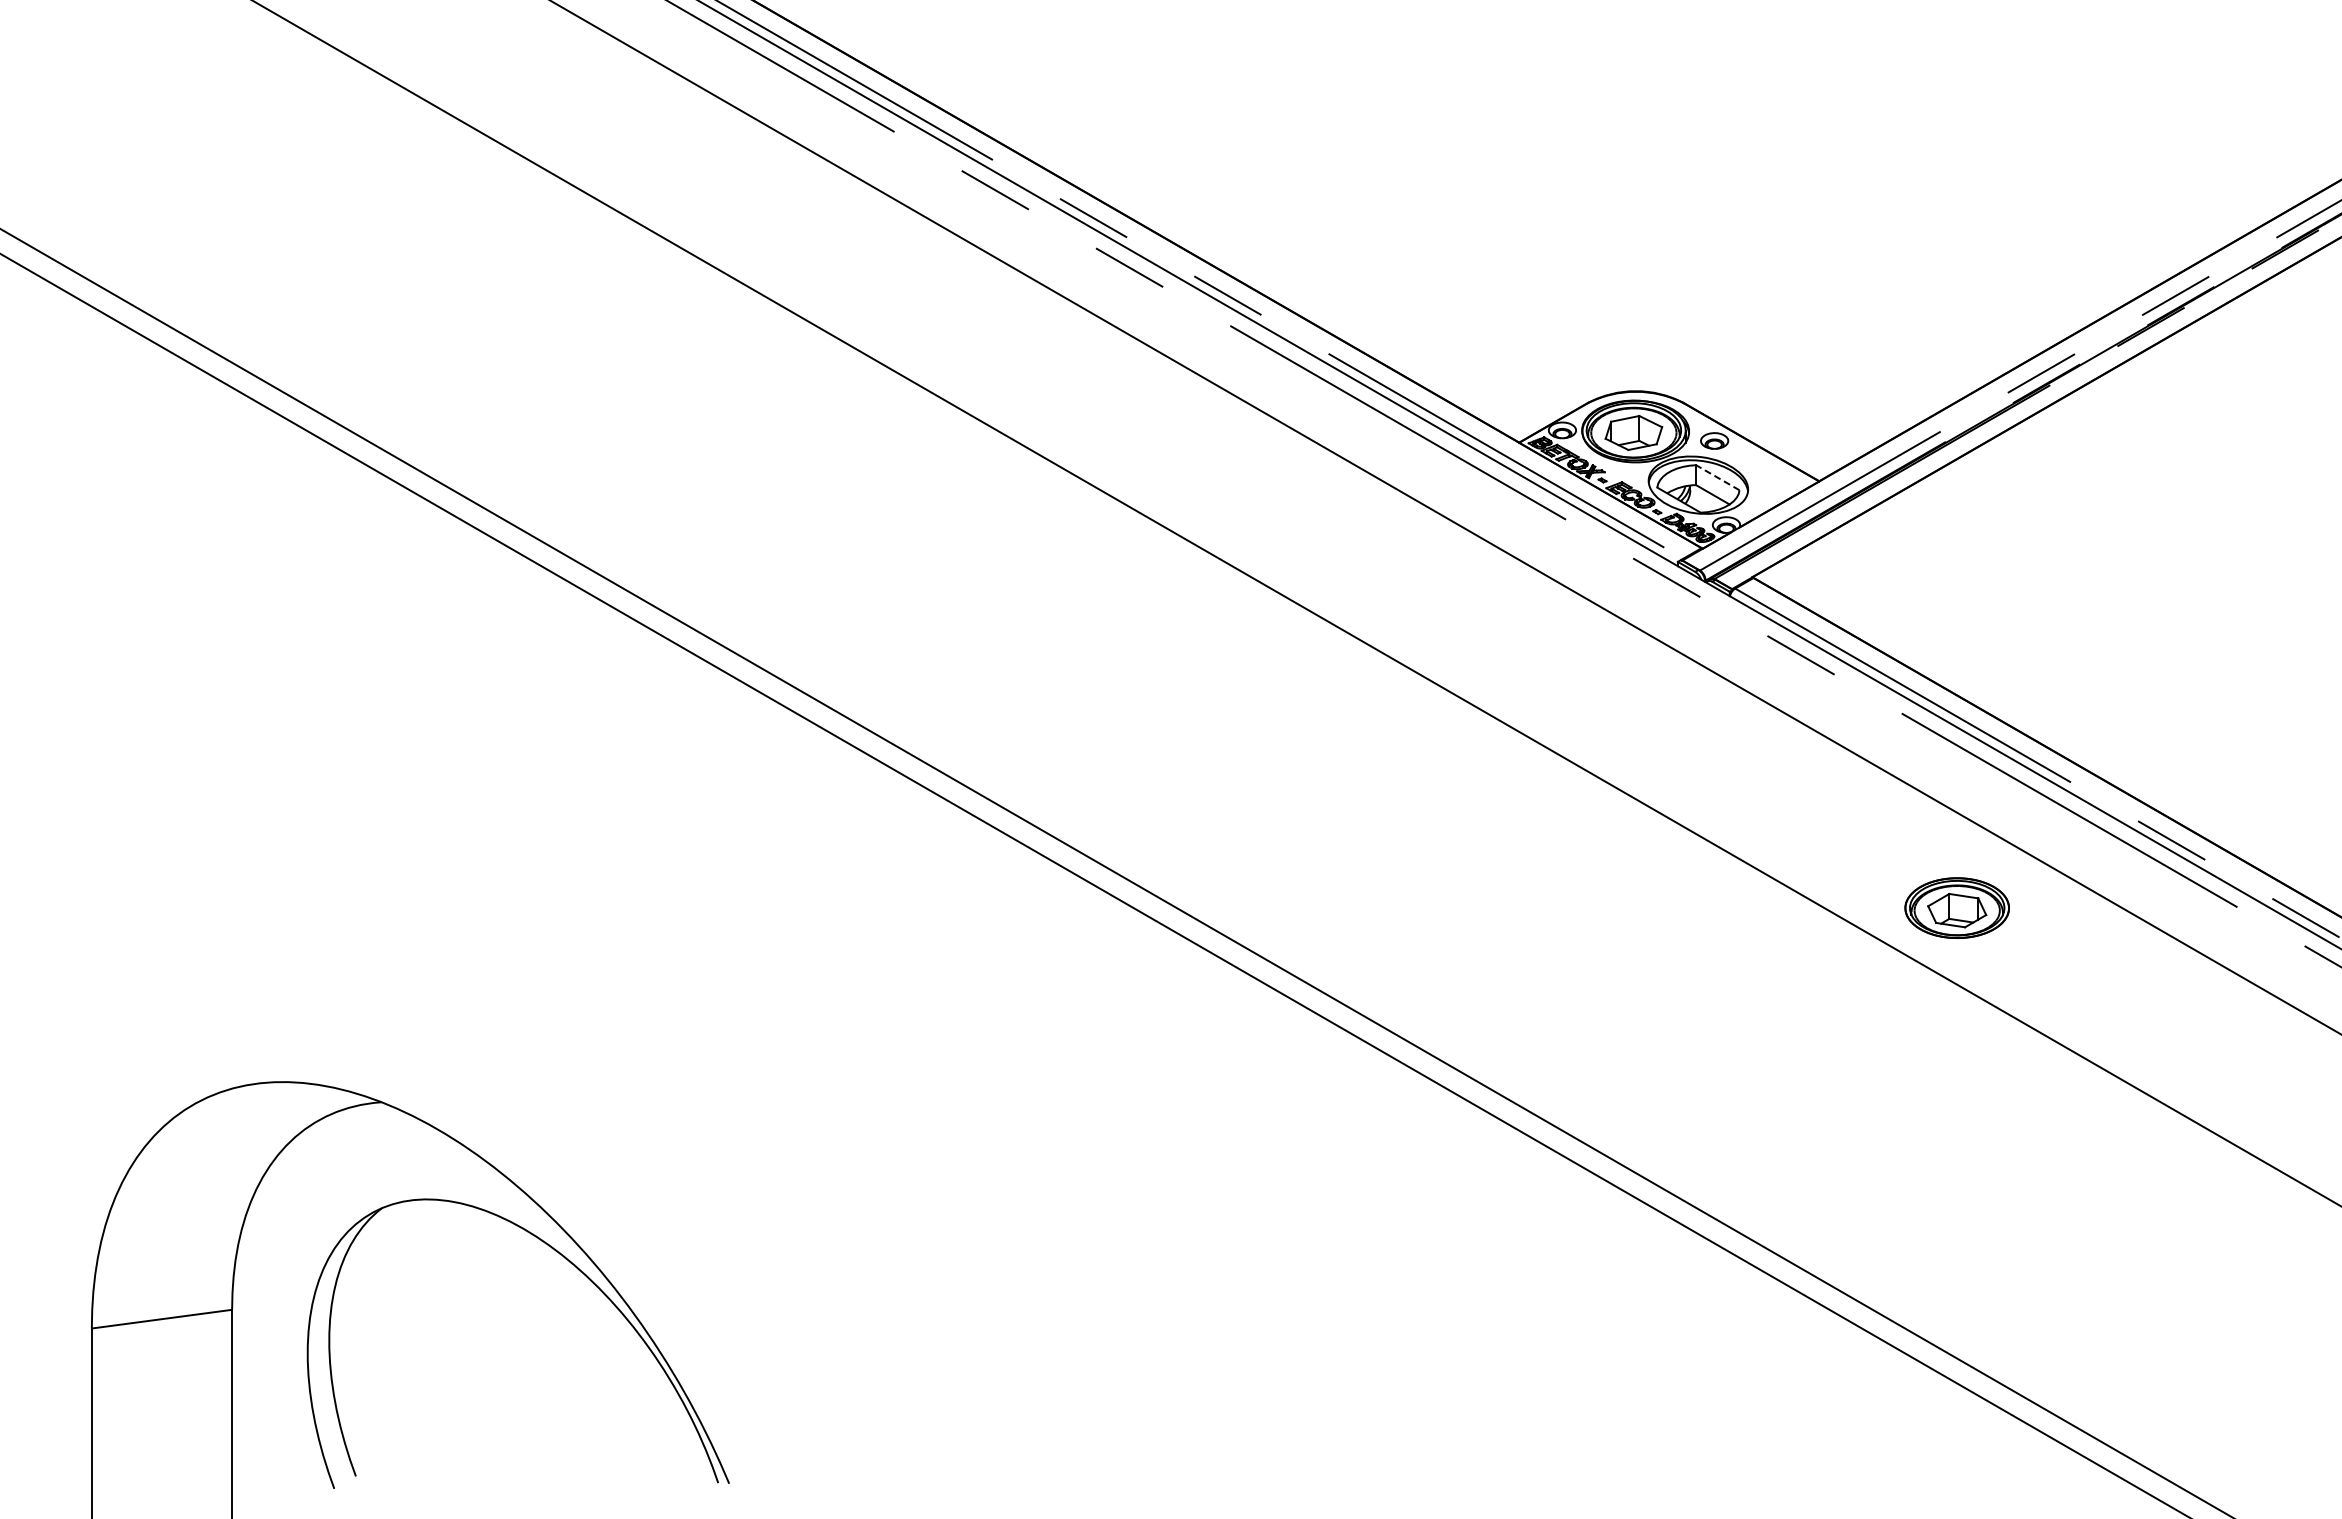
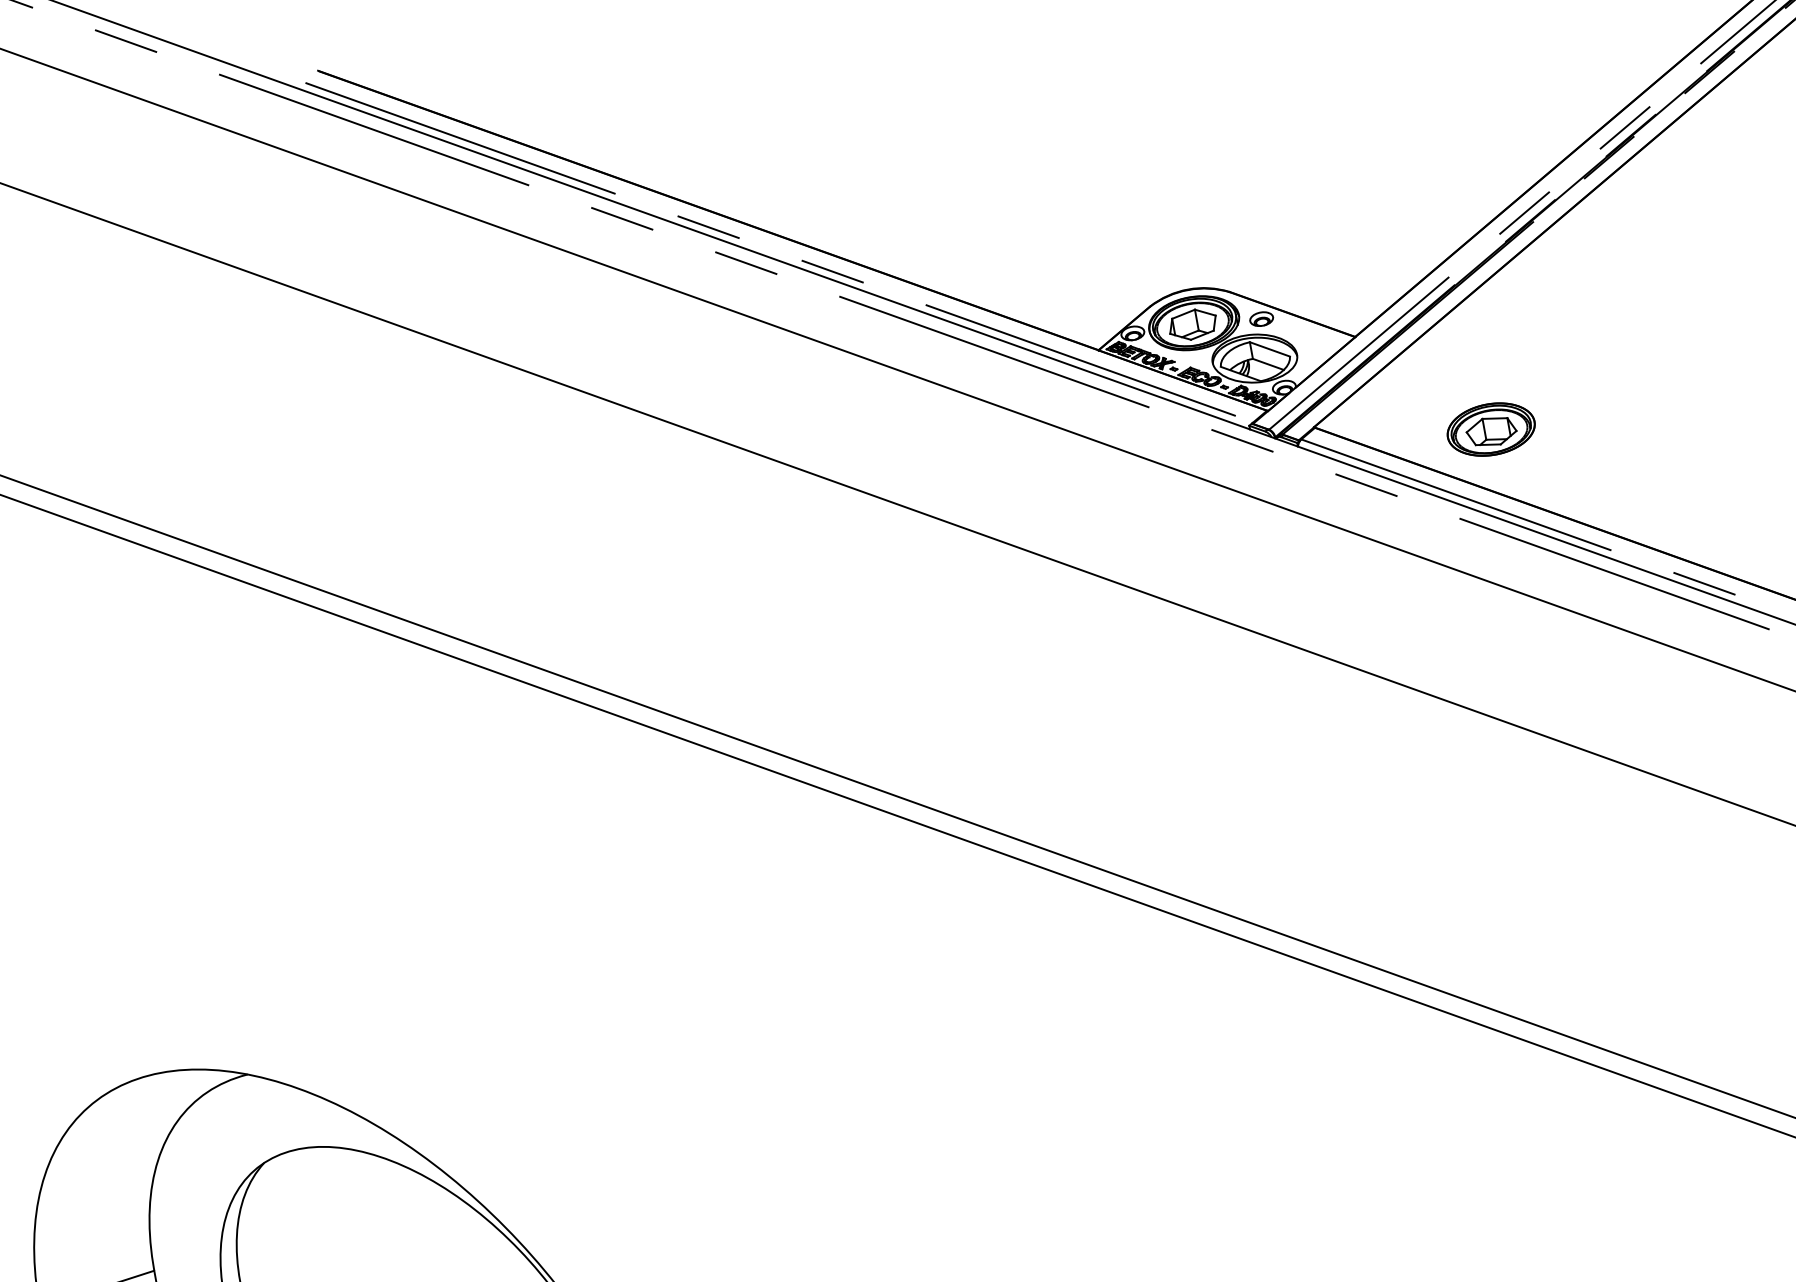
line: (1717, 477) -> (1269, 349), dashed -> solid
part: (1956, 907) -> (1490, 429), moved

